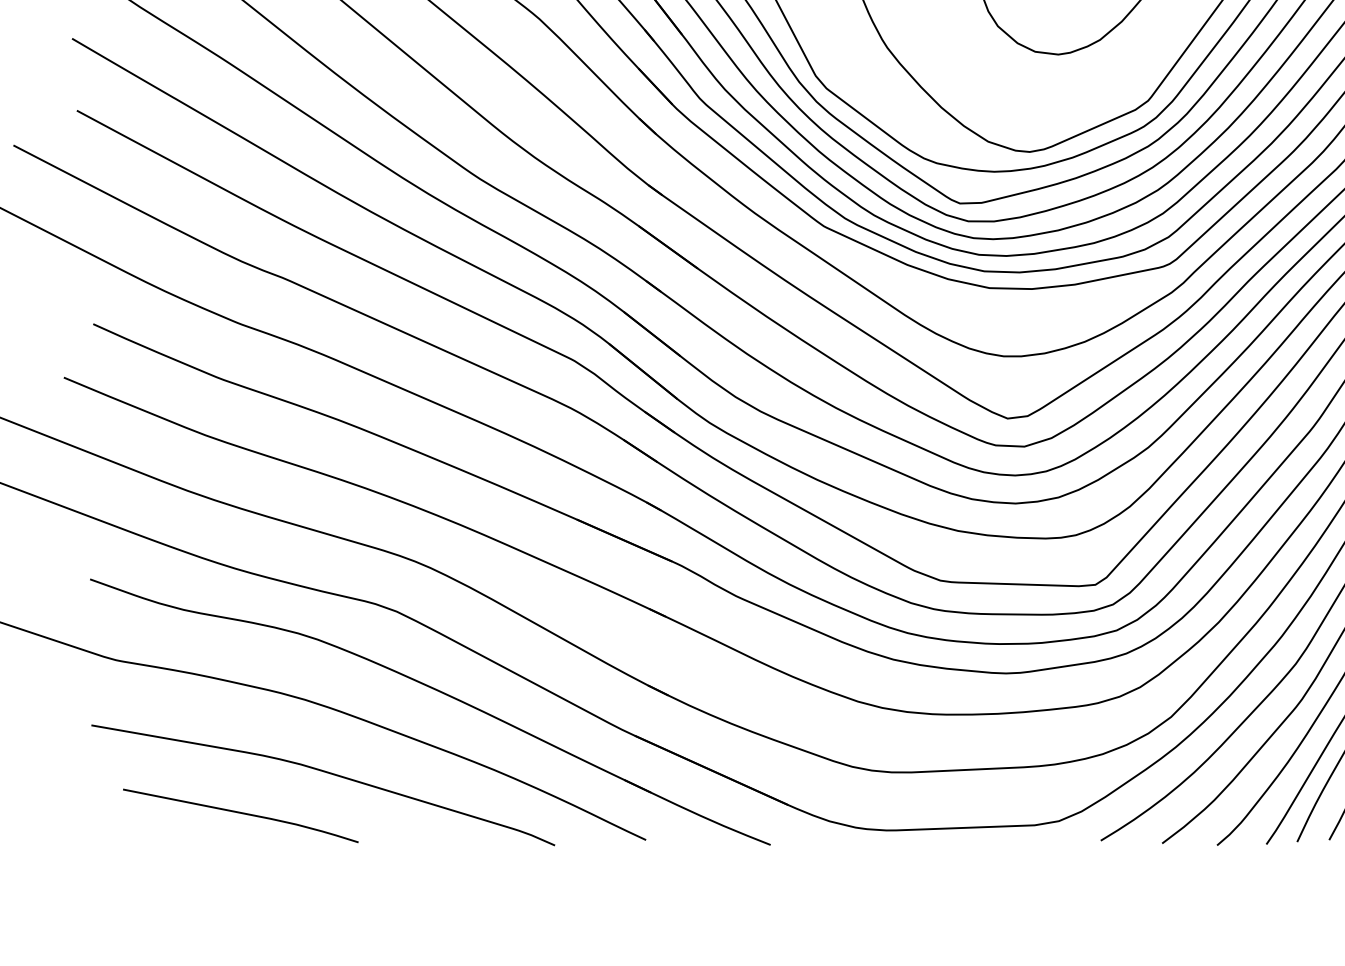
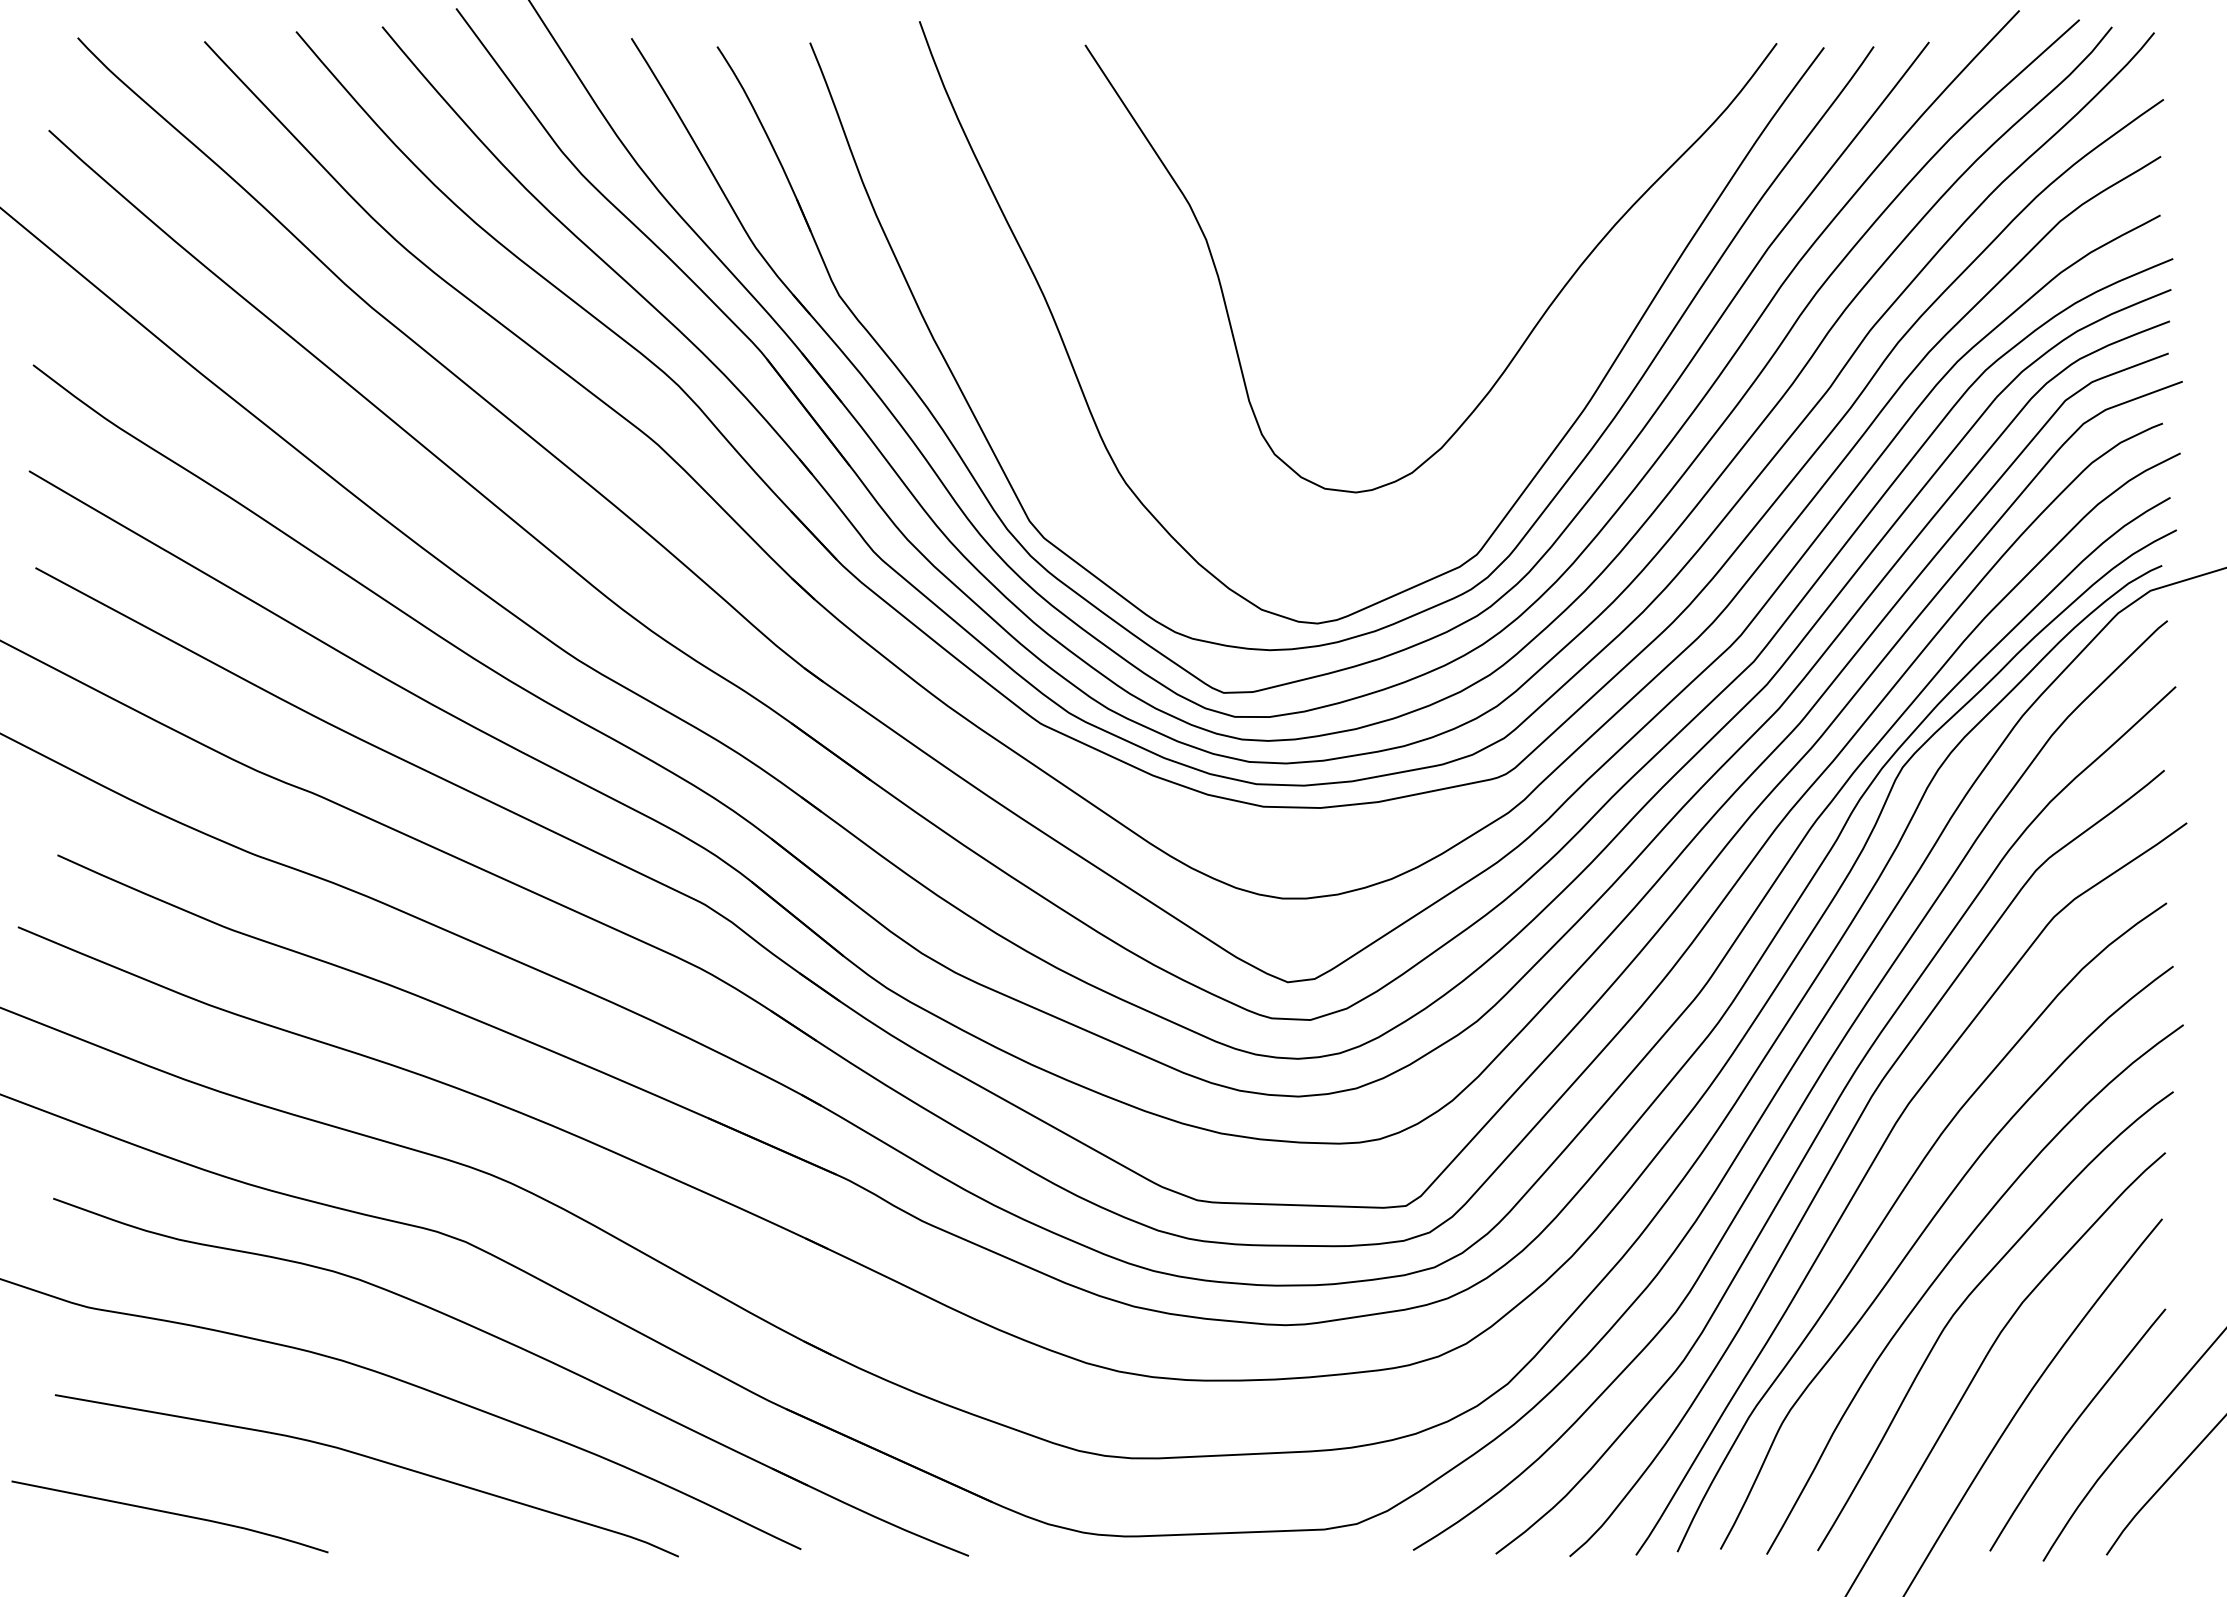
curve: (241, 814) -> (171, 1514), moved

